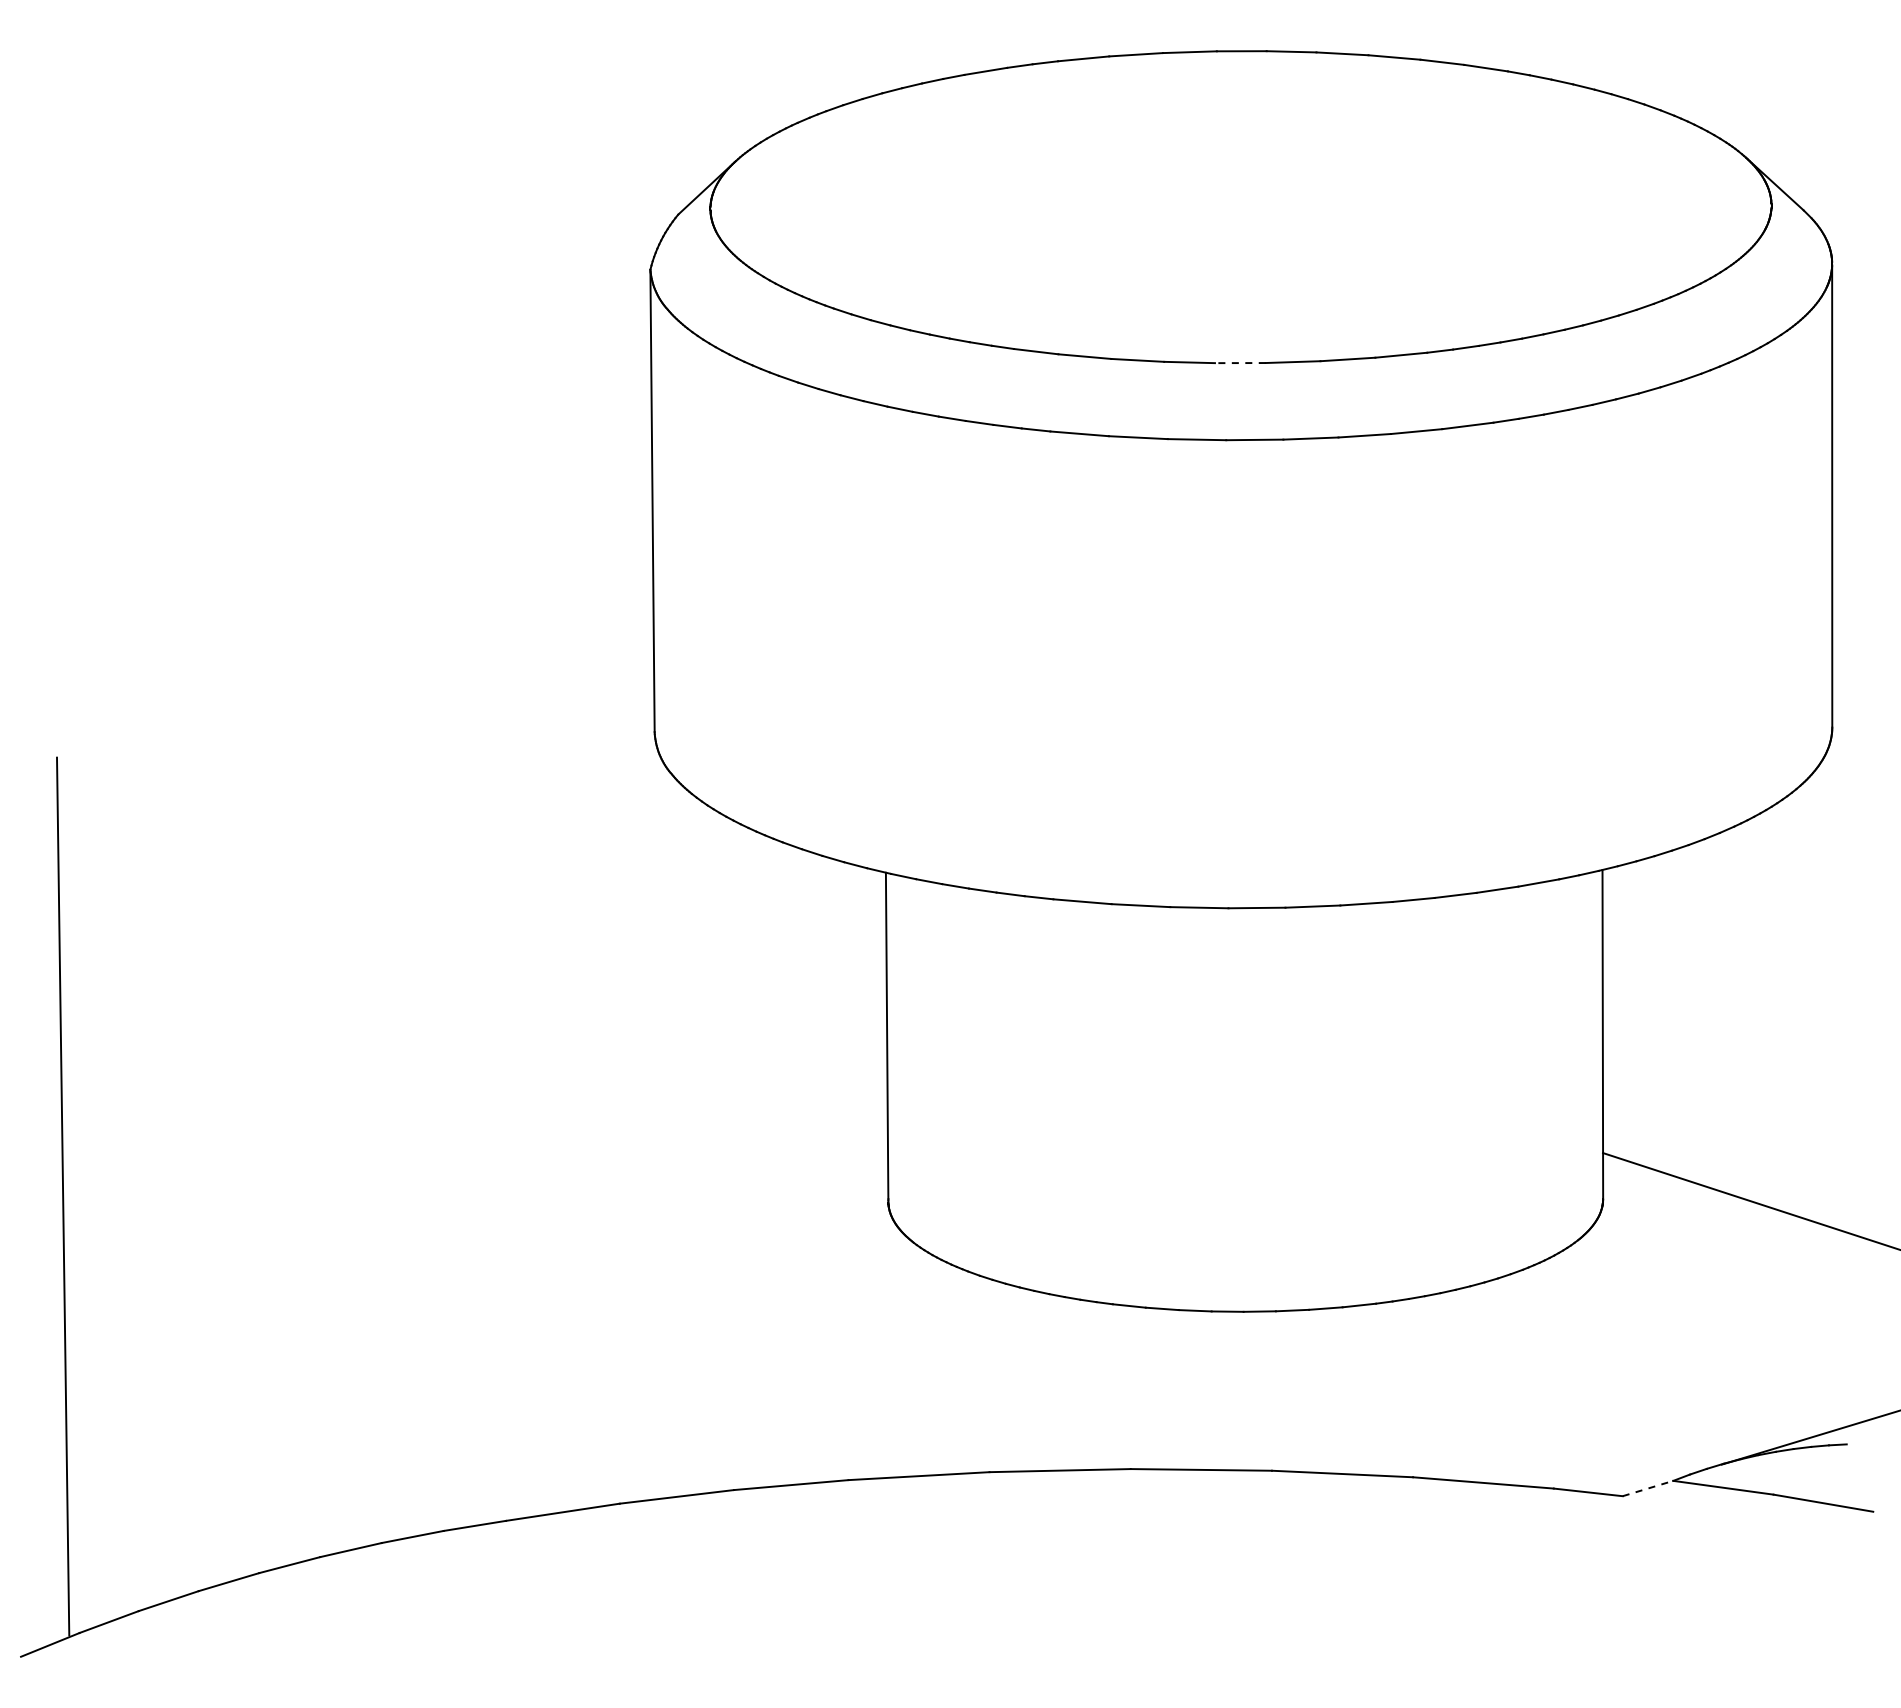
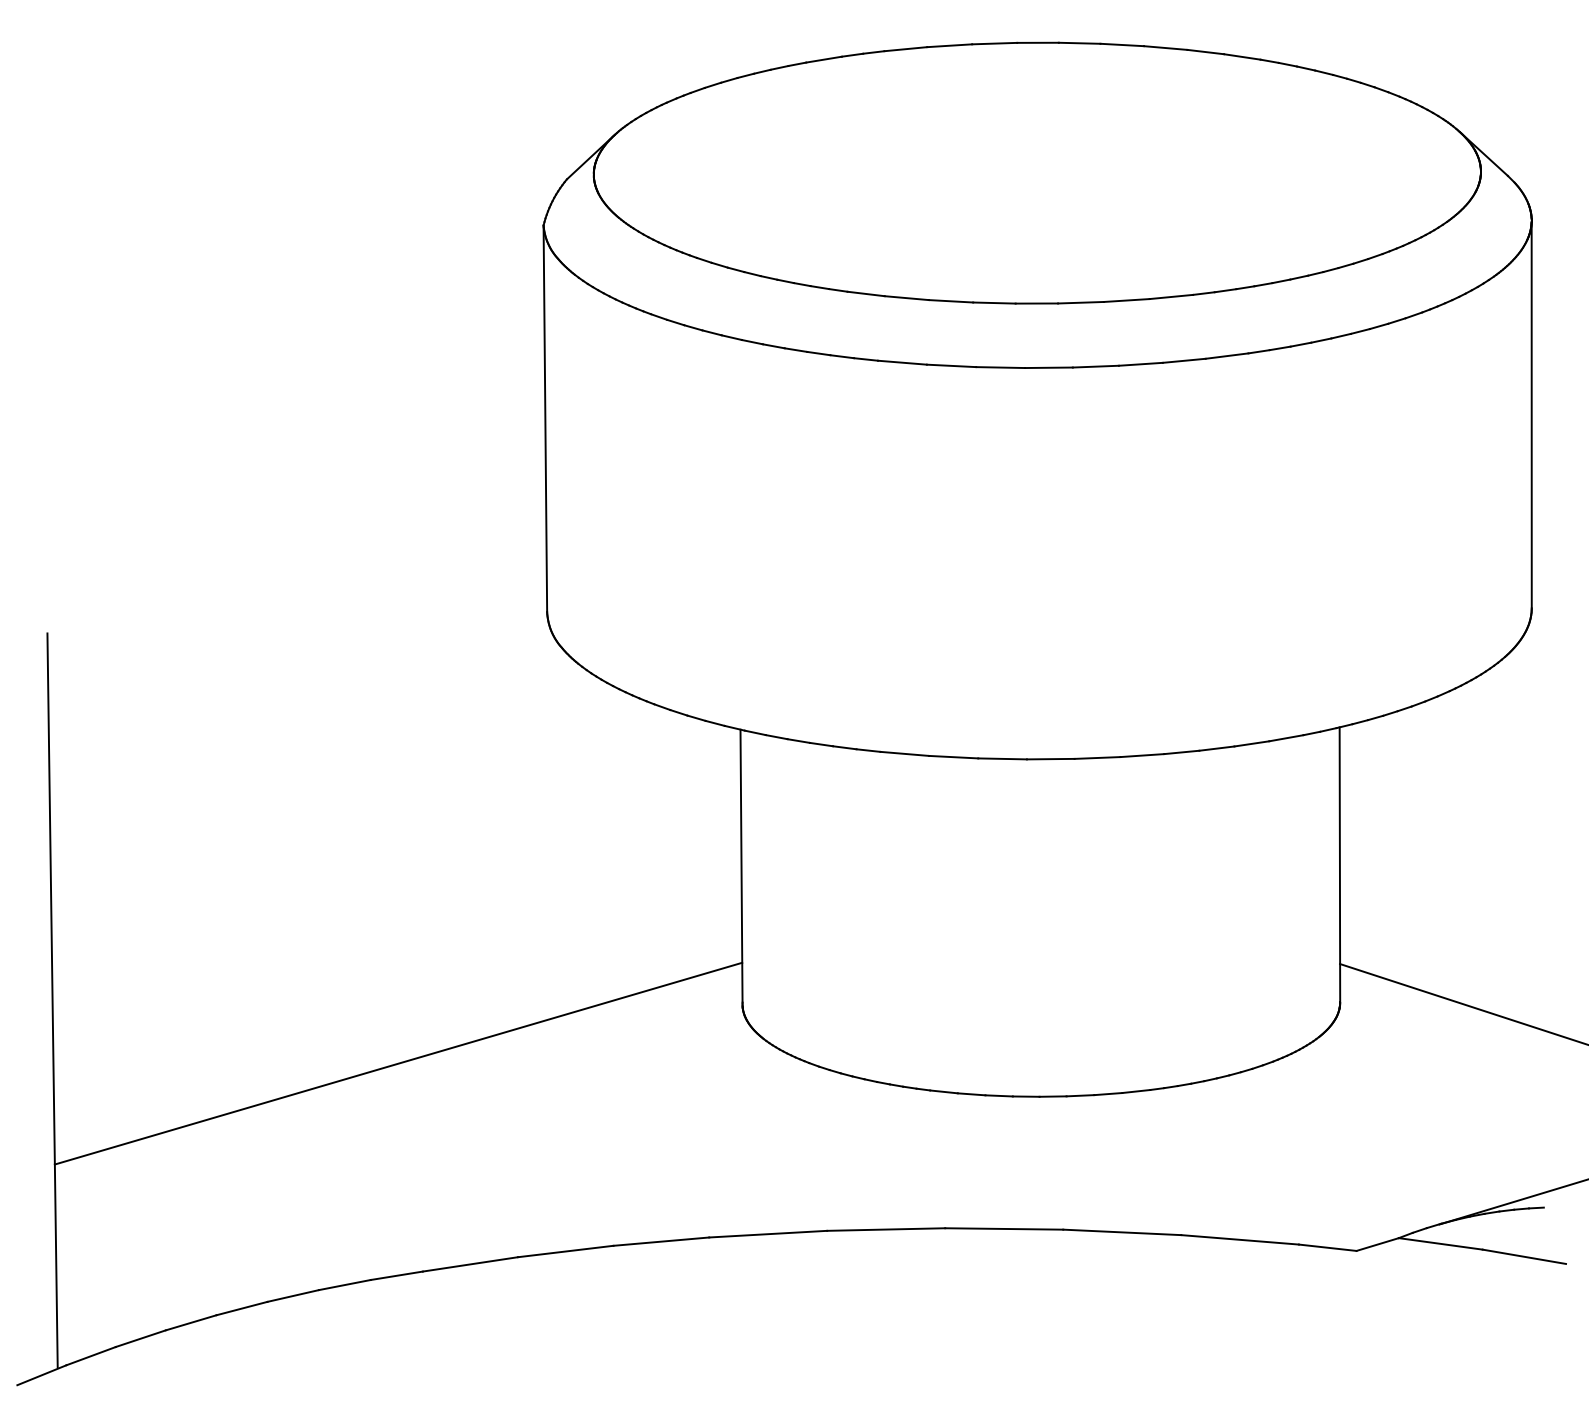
line: (1239, 363) -> (1036, 303), dashed -> solid
line: (476, 1271) -> (398, 1063), added
line: (1648, 1488) -> (1378, 1244), dashed -> solid

